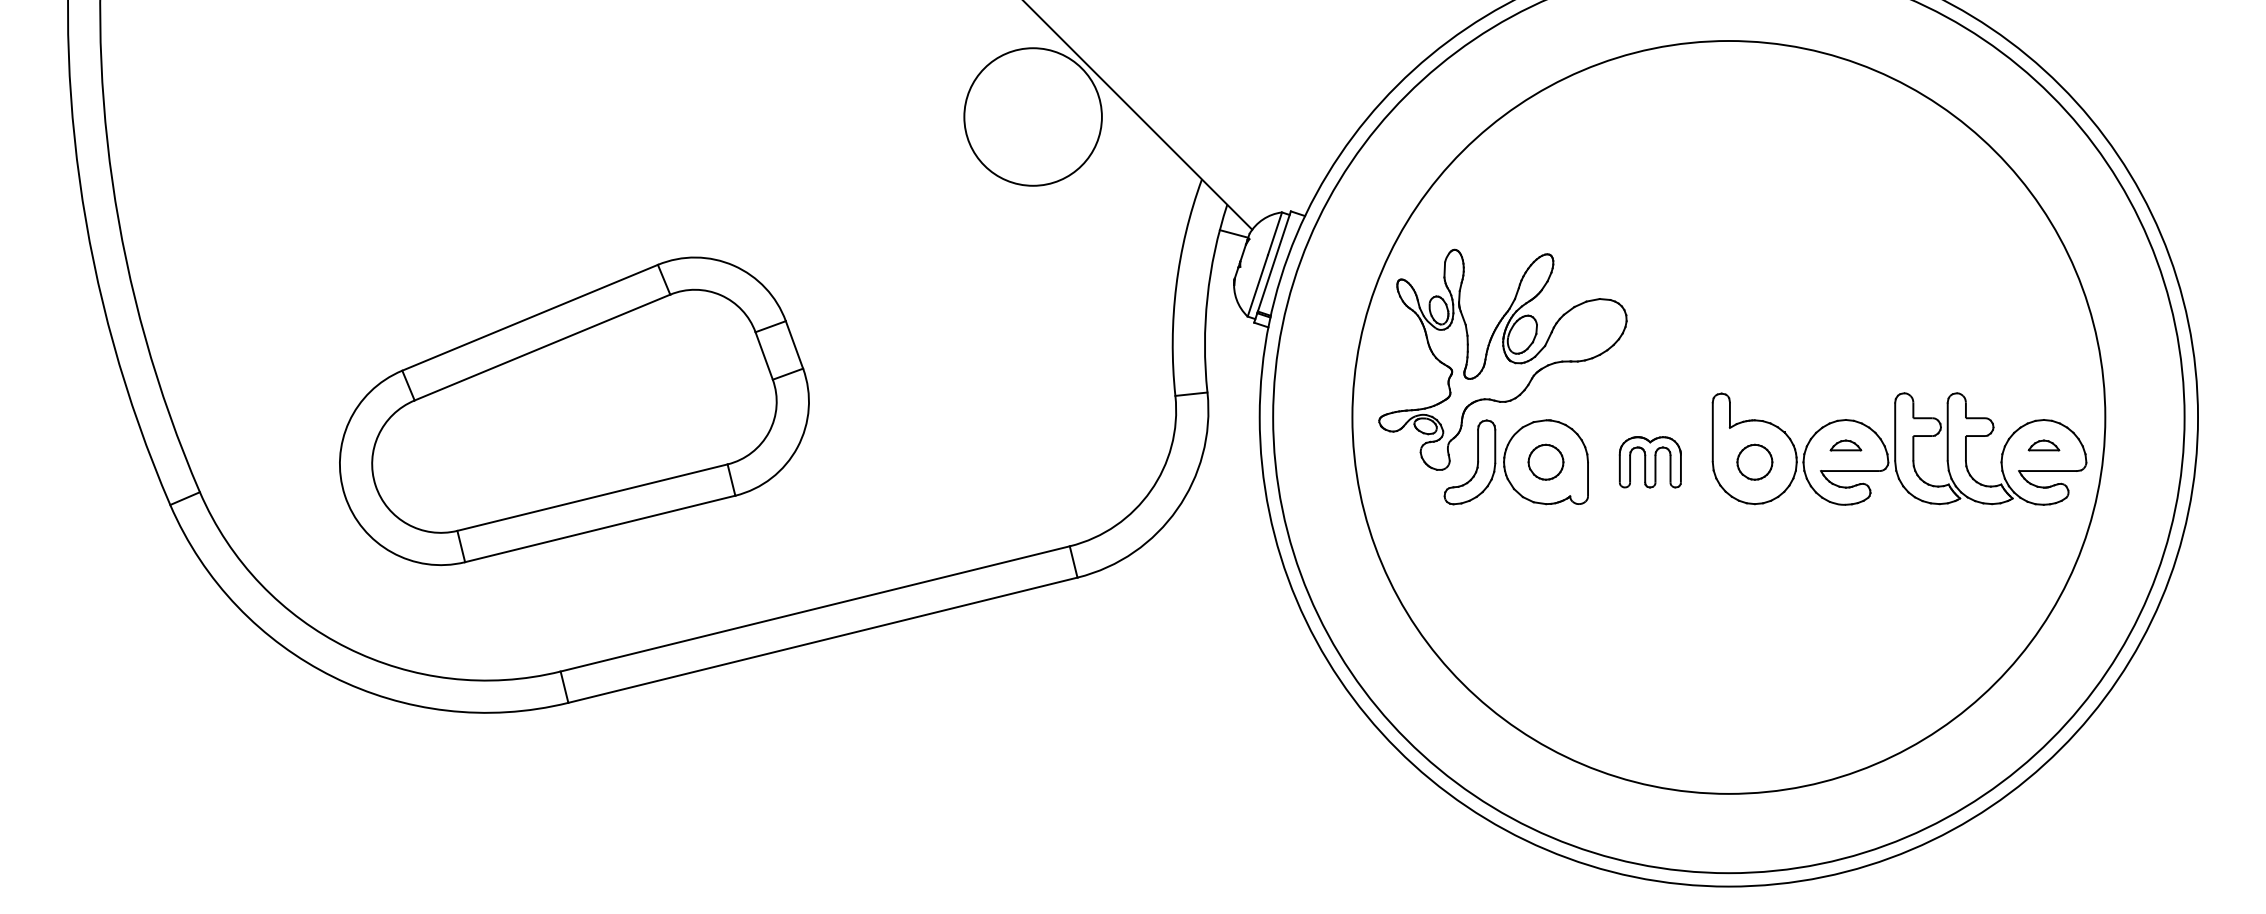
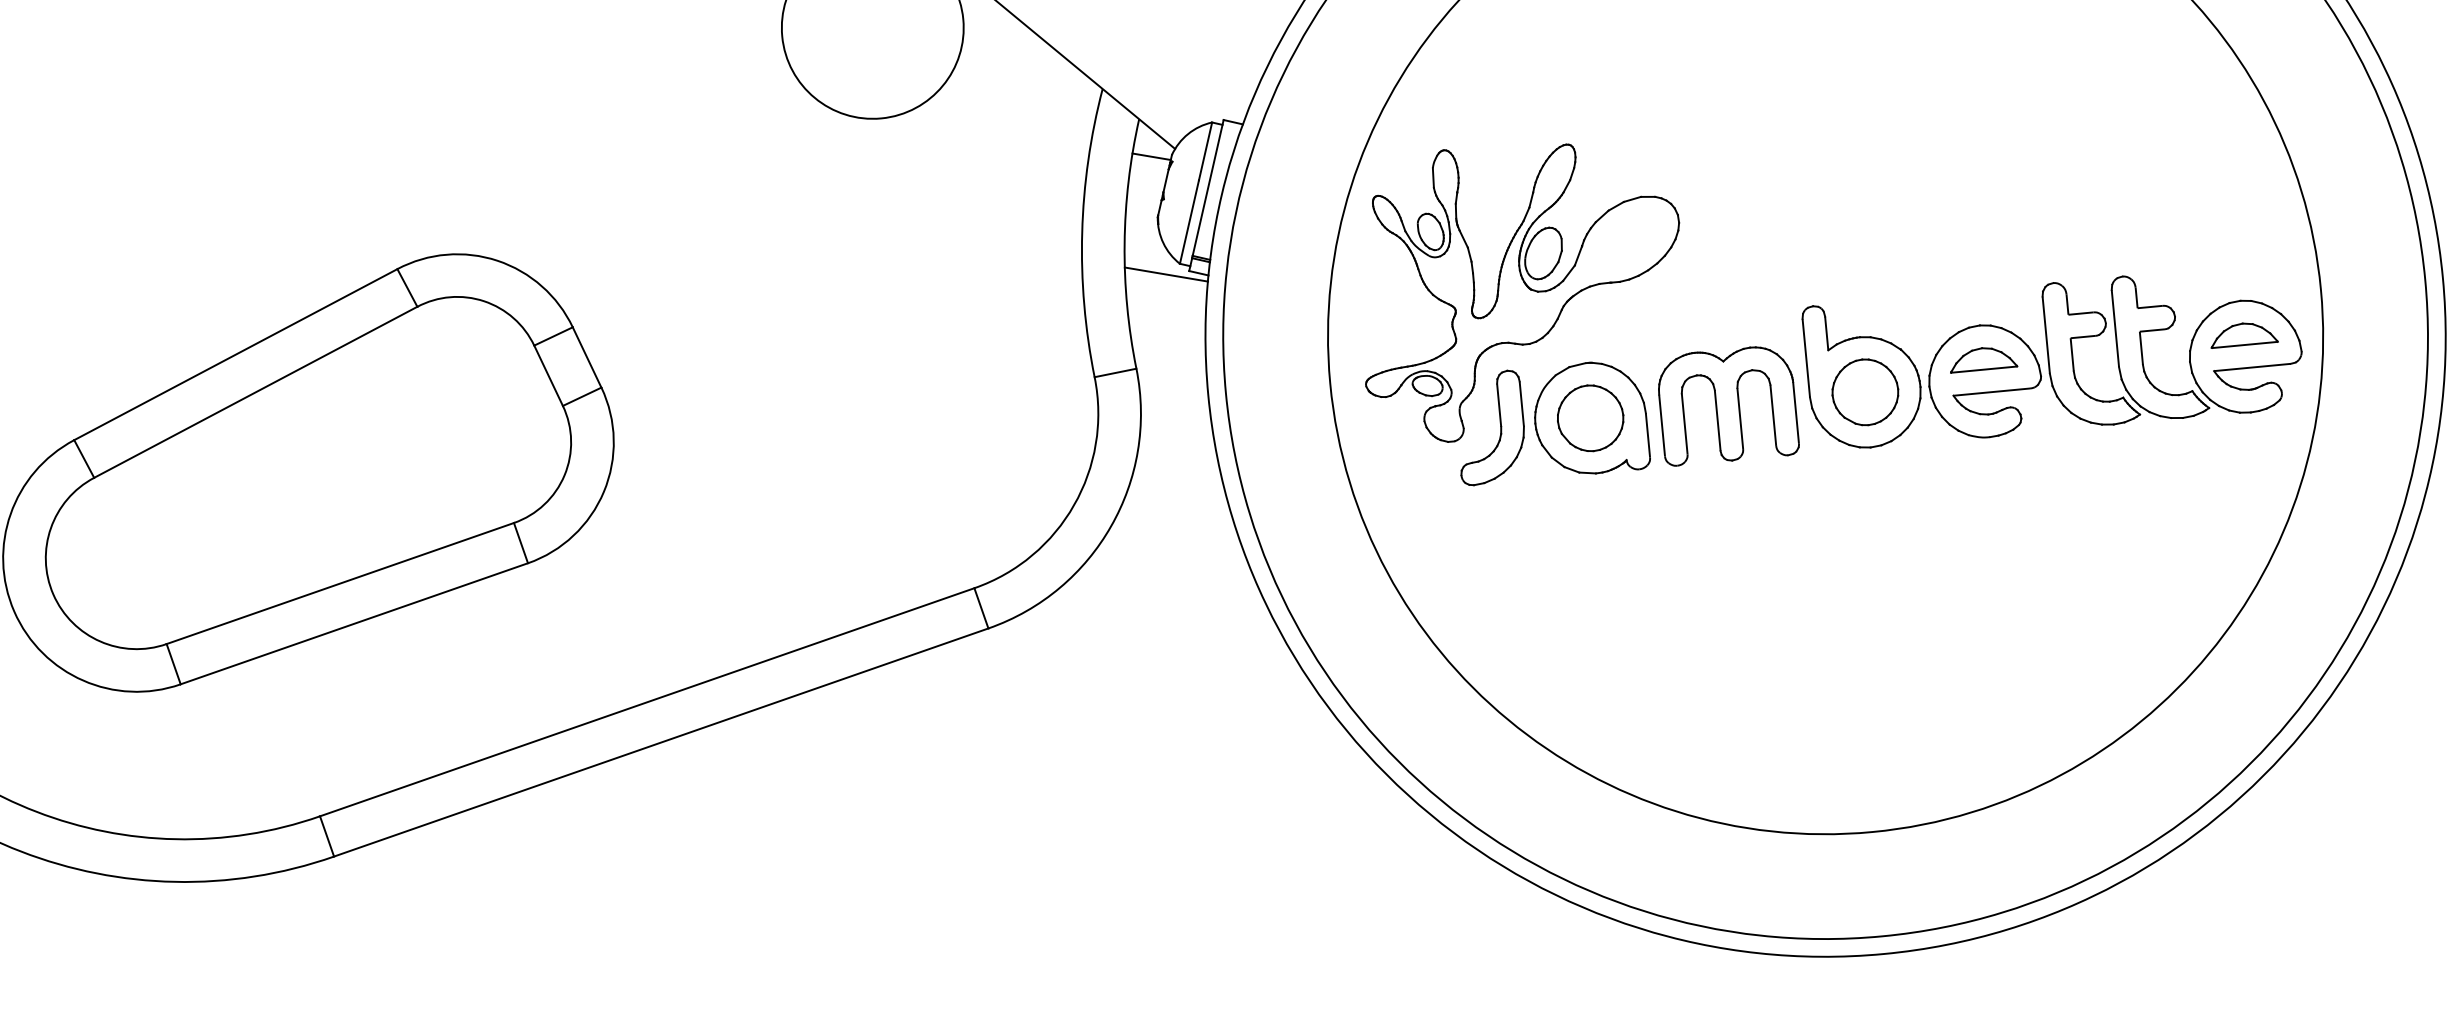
line: (1236, 323) -> (1166, 274), added
part: (1845, 445) -> (1982, 359), size x1.67
part: (2043, 445) -> (2243, 334), size x1.67
part: (1545, 462) -> (1589, 418), size x1.43
part: (1650, 462) -> (1728, 405), size x1.67
part: (1754, 462) -> (1864, 392), size x1.43

